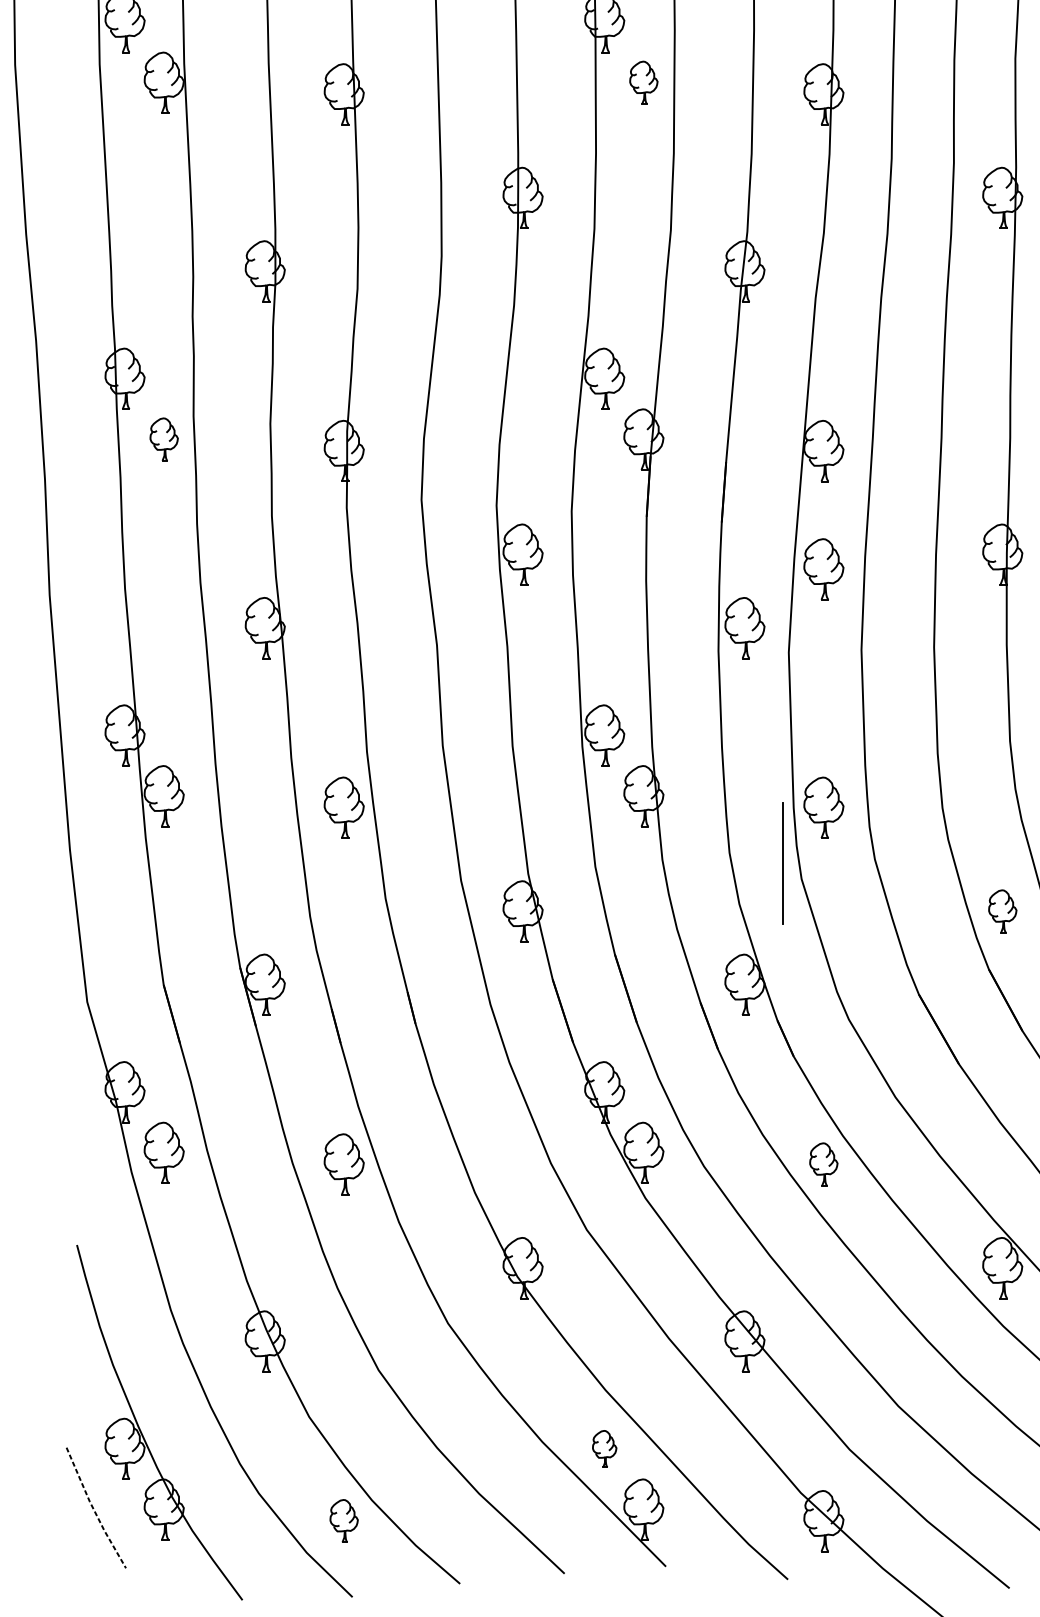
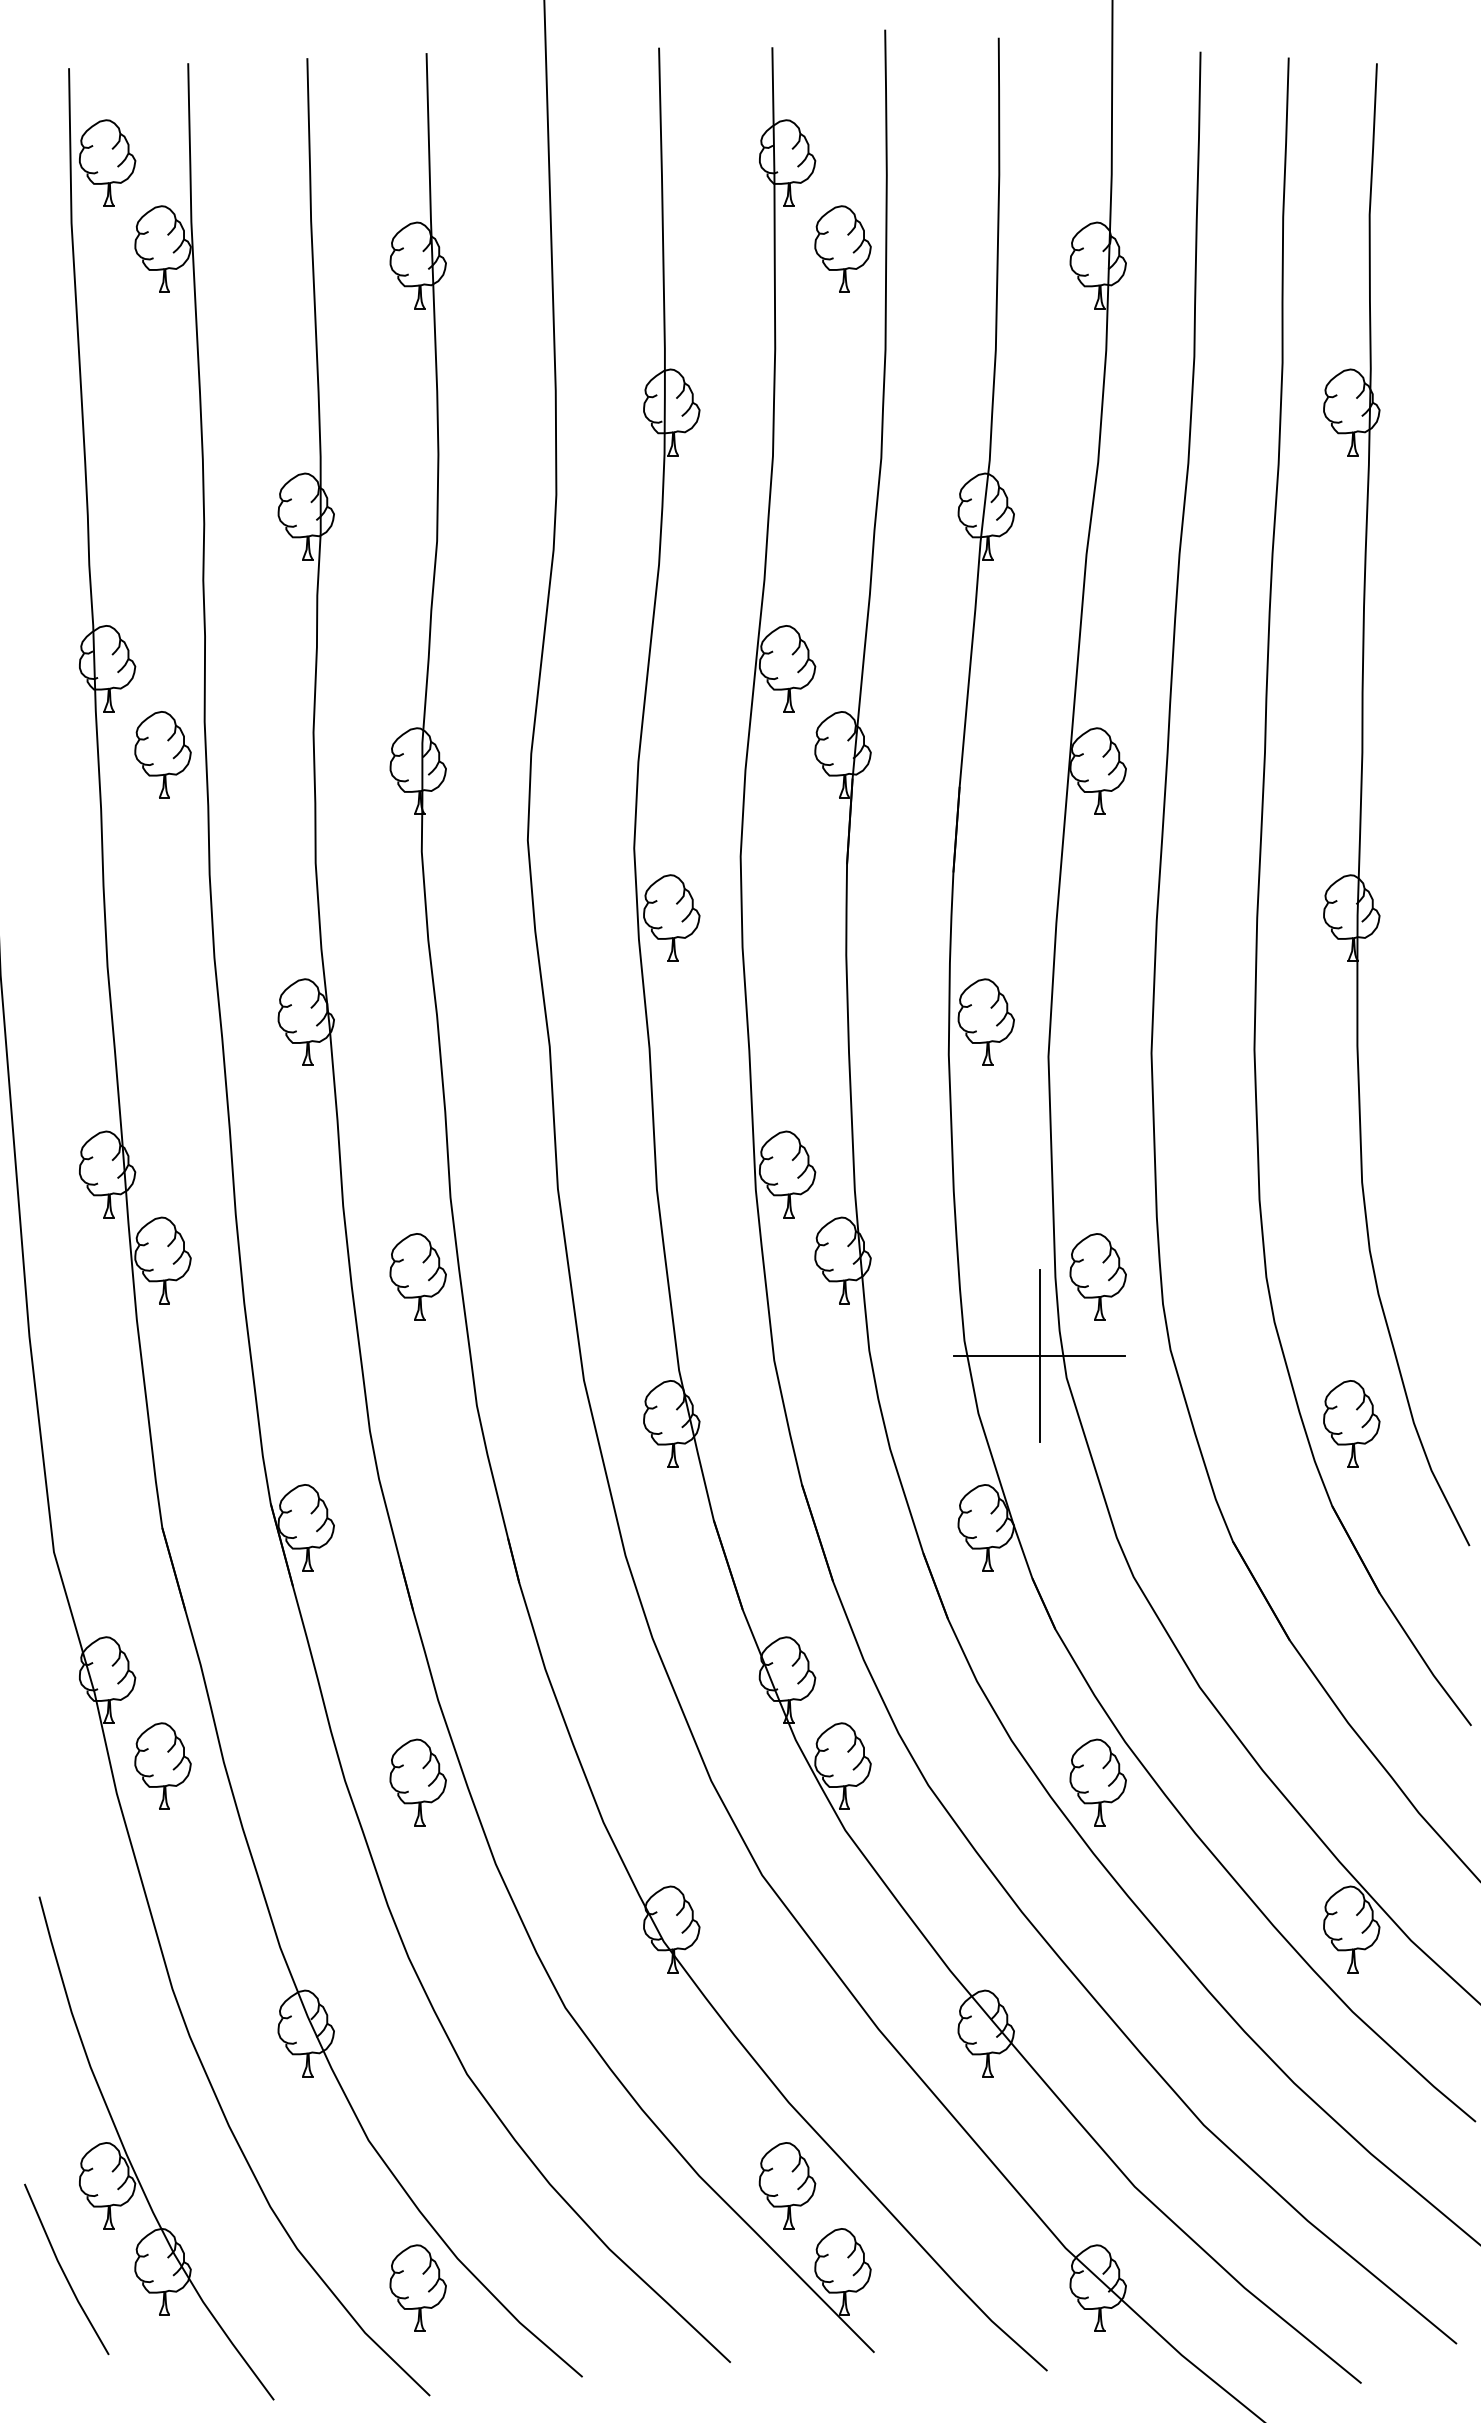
part: (643, 82) -> (842, 248), size x1.43
part: (163, 439) -> (162, 754), size x1.43
part: (823, 569) -> (1097, 938), removed
line: (782, 863) -> (1039, 1355), added
part: (1002, 911) -> (1351, 1423), size x1.43
part: (823, 1164) -> (1097, 1782), size x1.43
part: (604, 1448) -> (787, 2185), size x1.67
line: (94, 1509) -> (63, 2271), dashed -> solid
part: (343, 1520) -> (417, 2287), size x1.43

